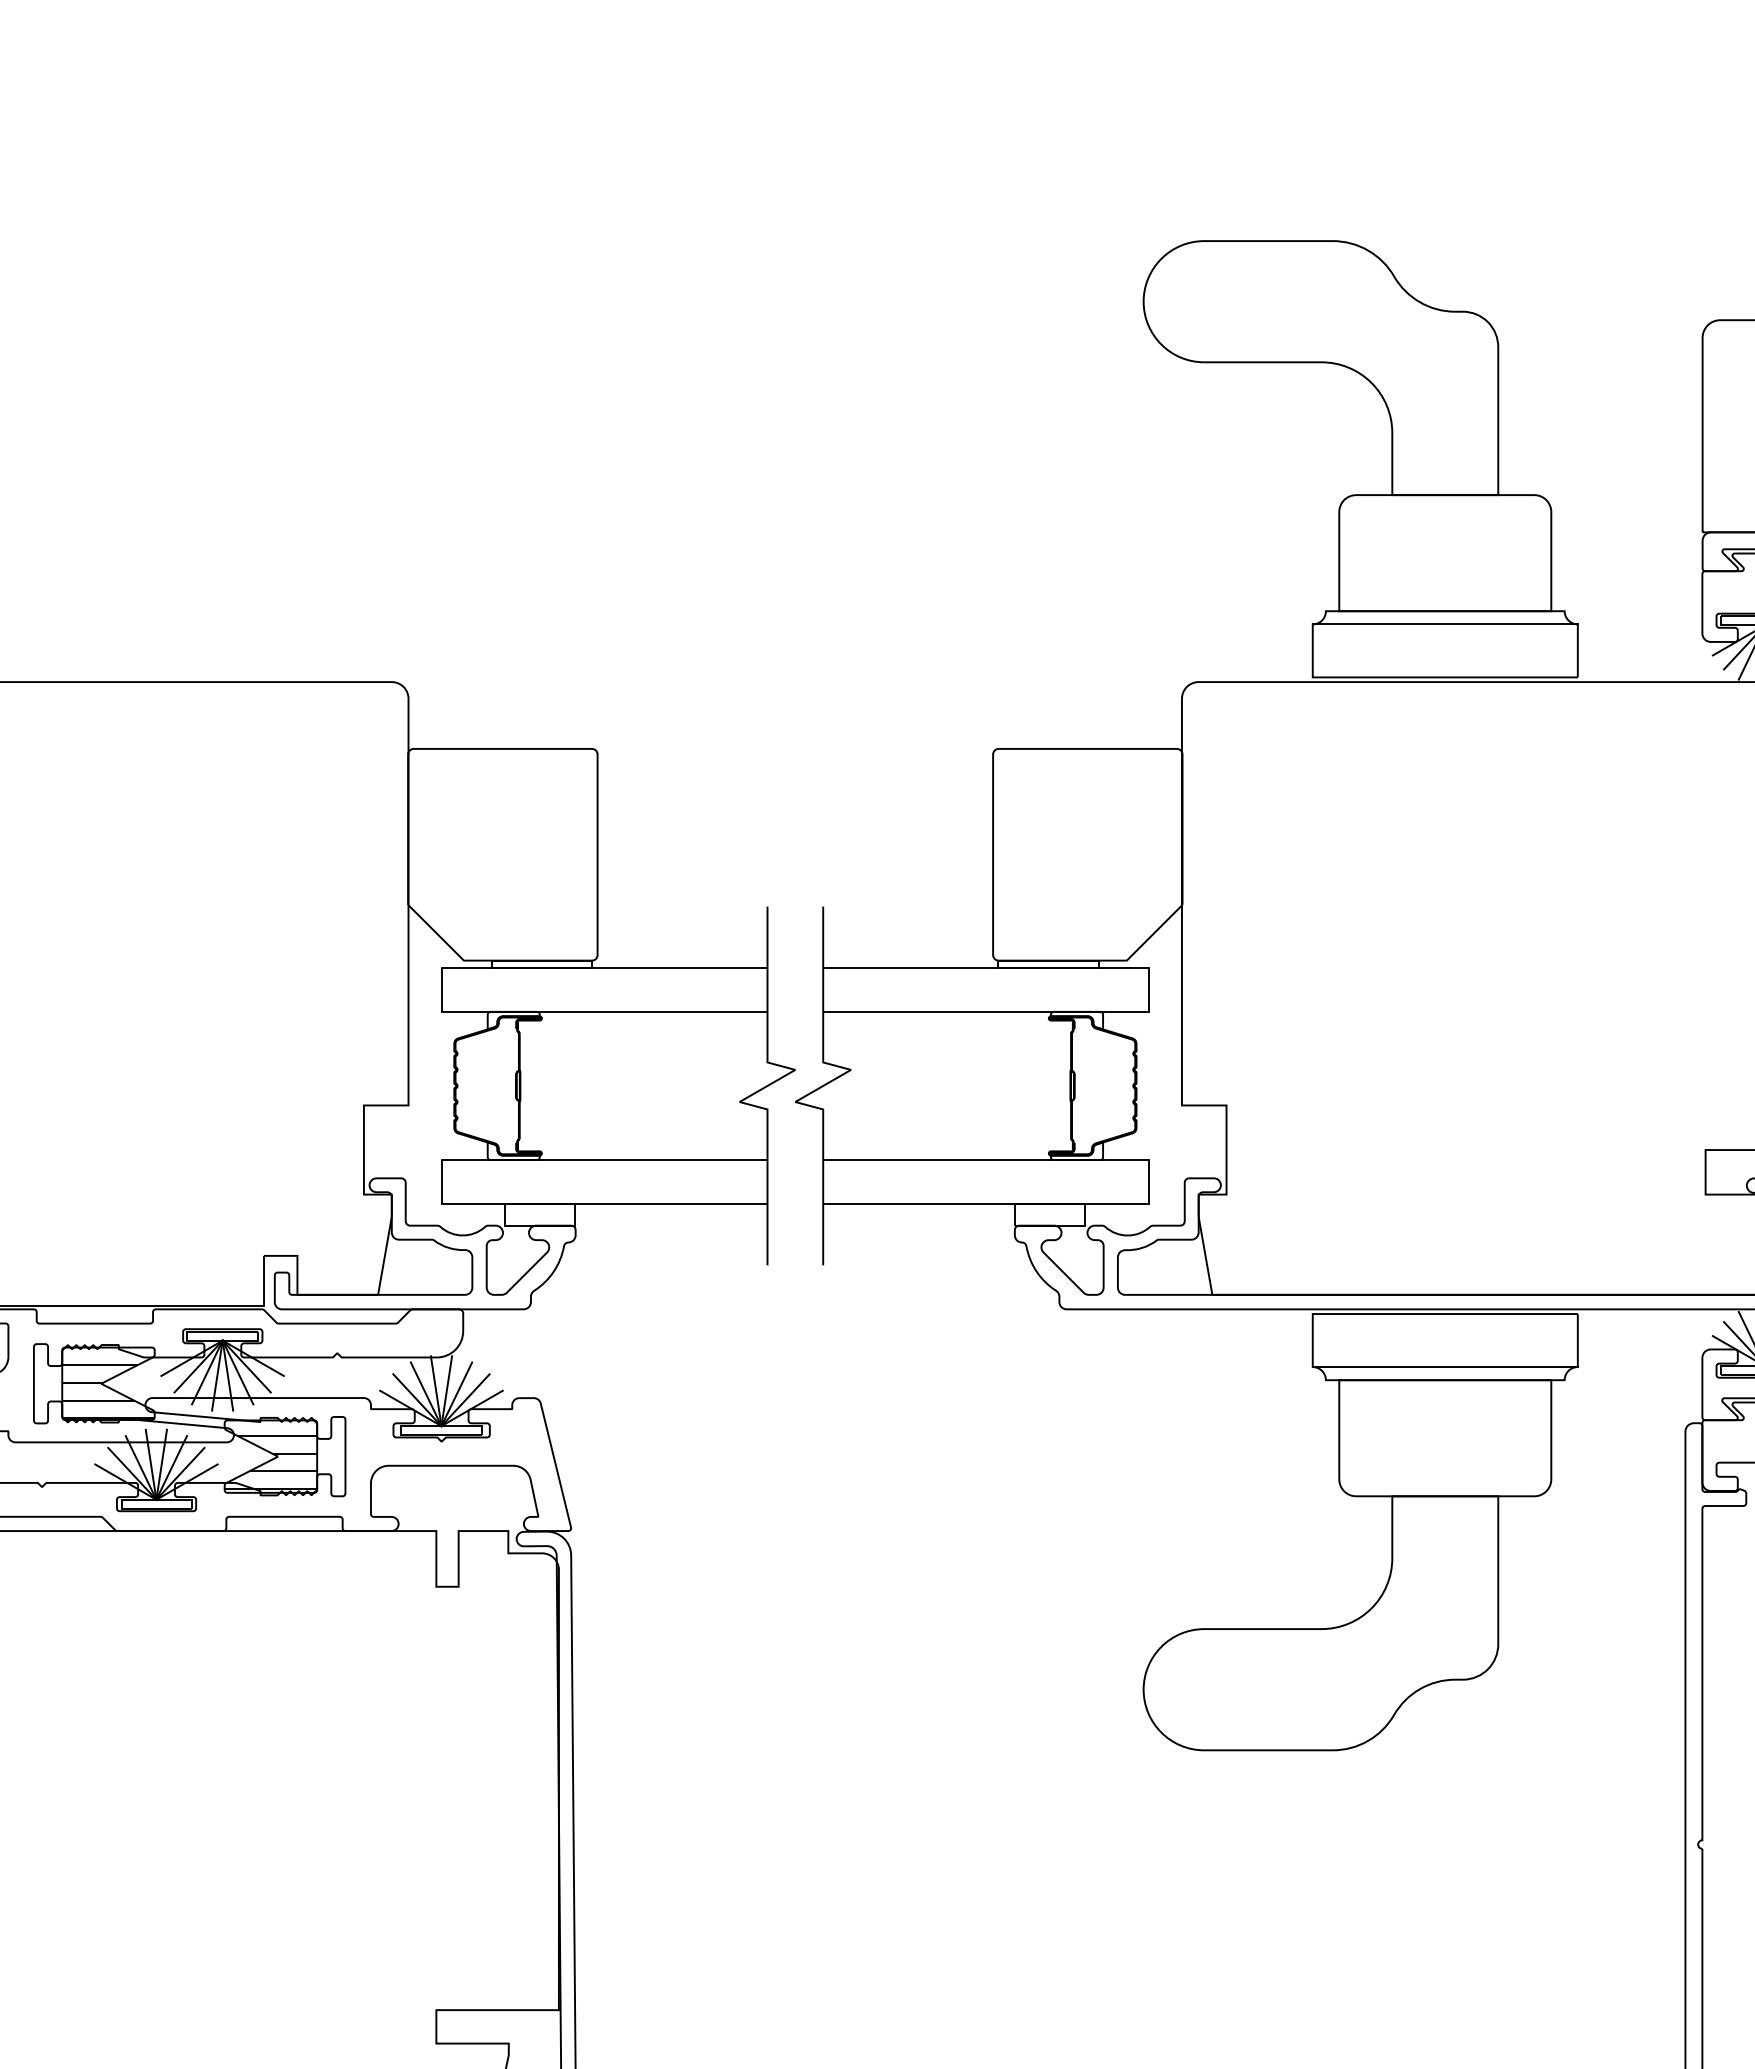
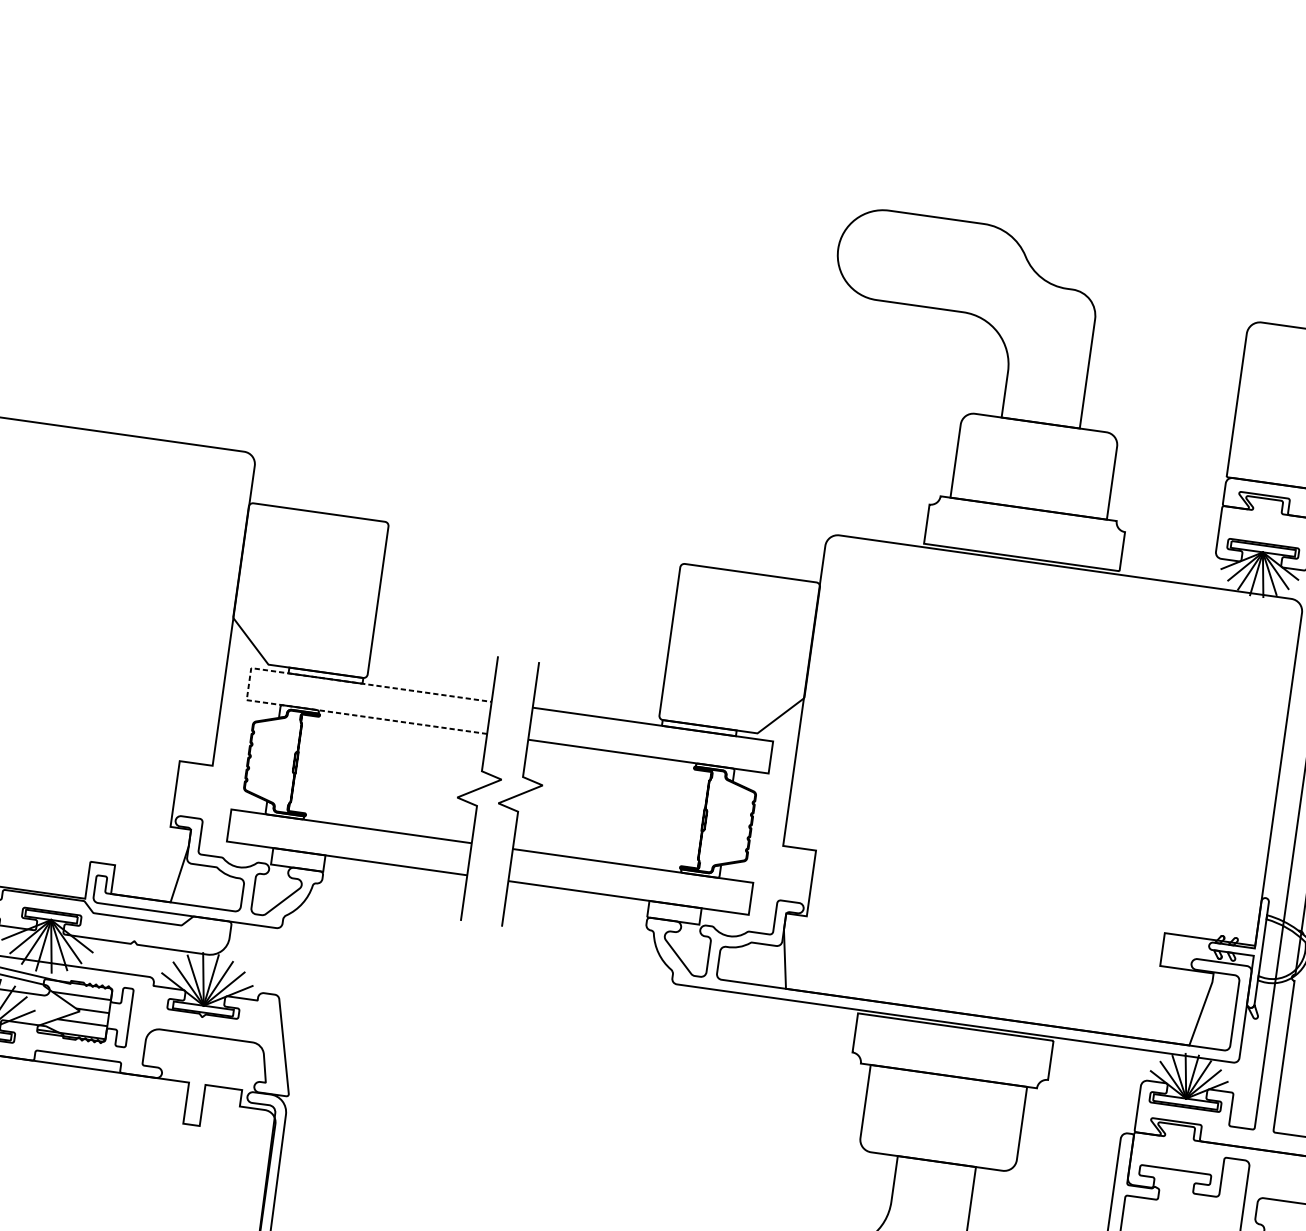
line: (1444, 624) -> (1026, 518), removed
line: (441, 990) -> (248, 684), solid -> dashed
line: (1444, 1367) -> (949, 1066), removed

